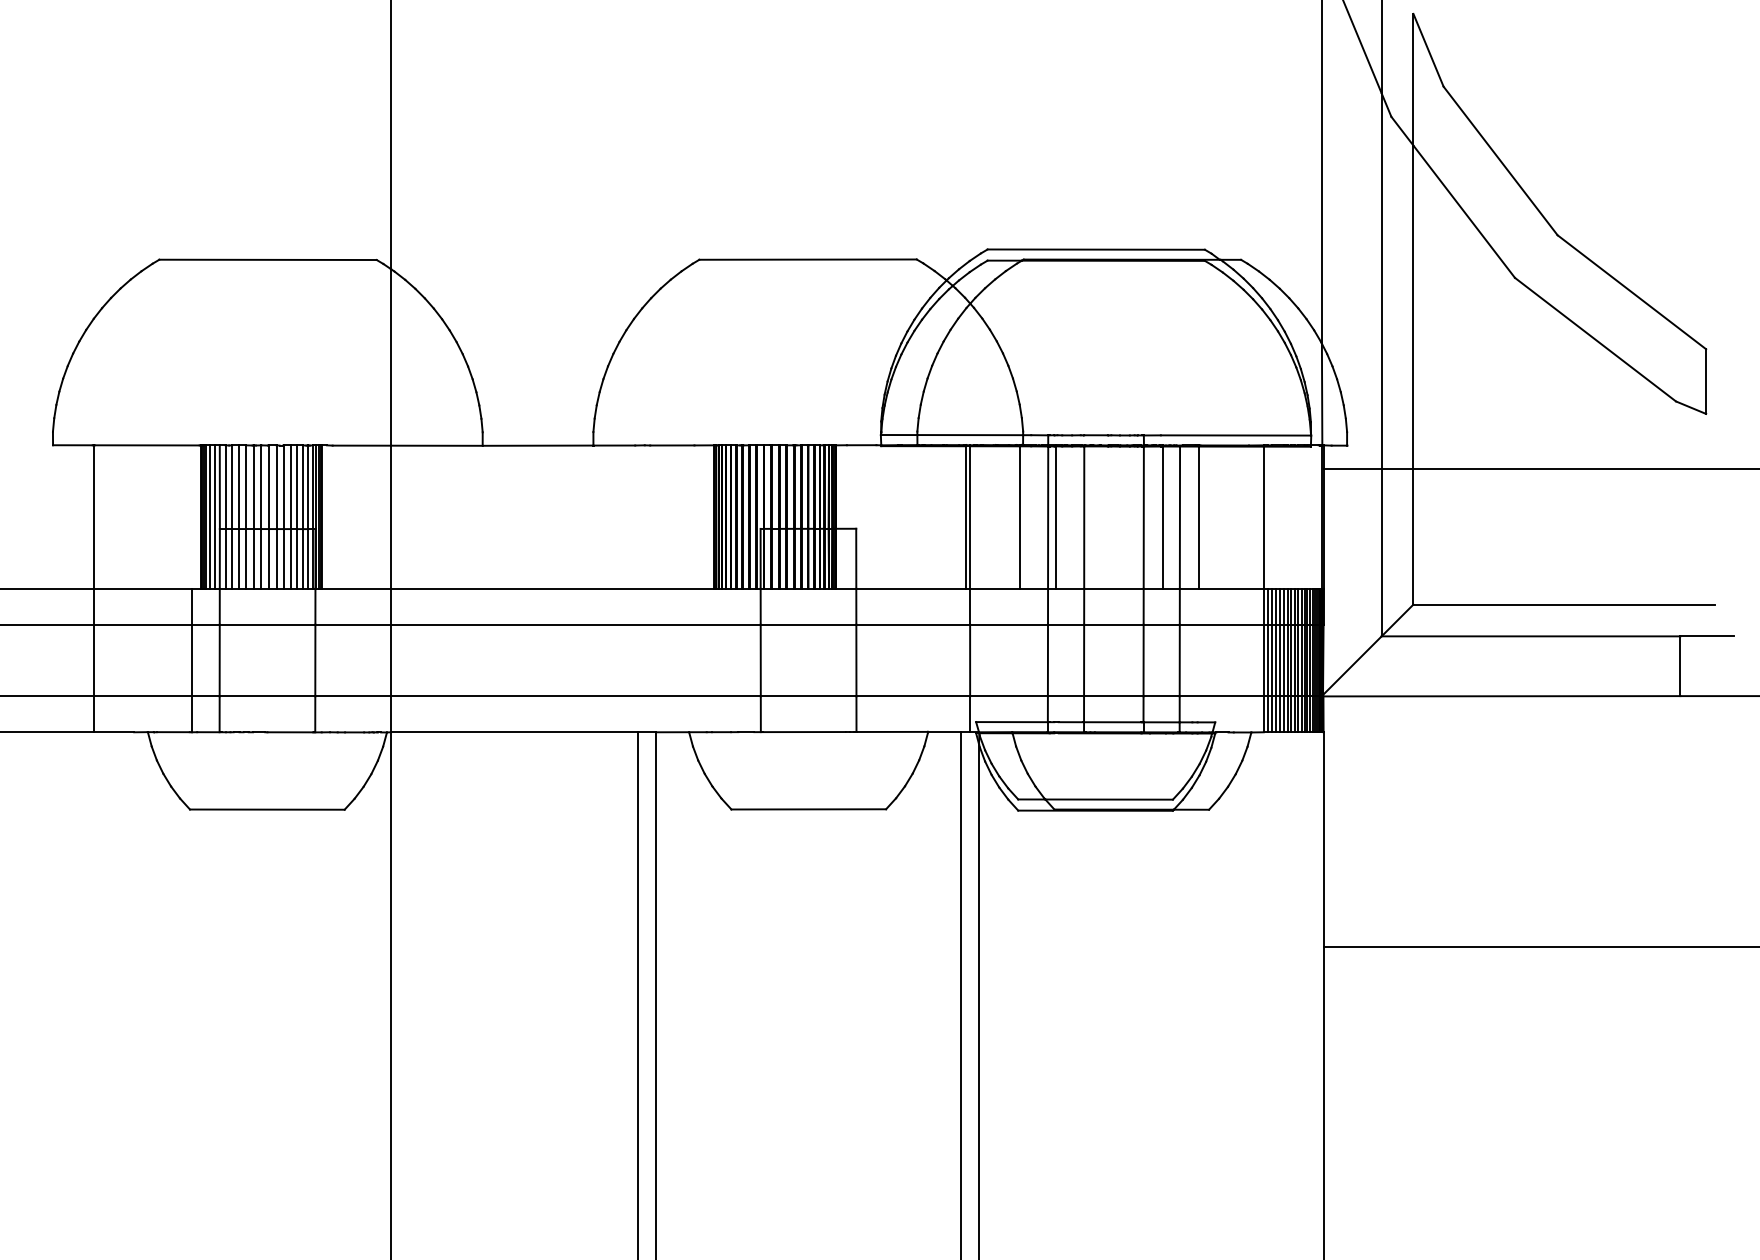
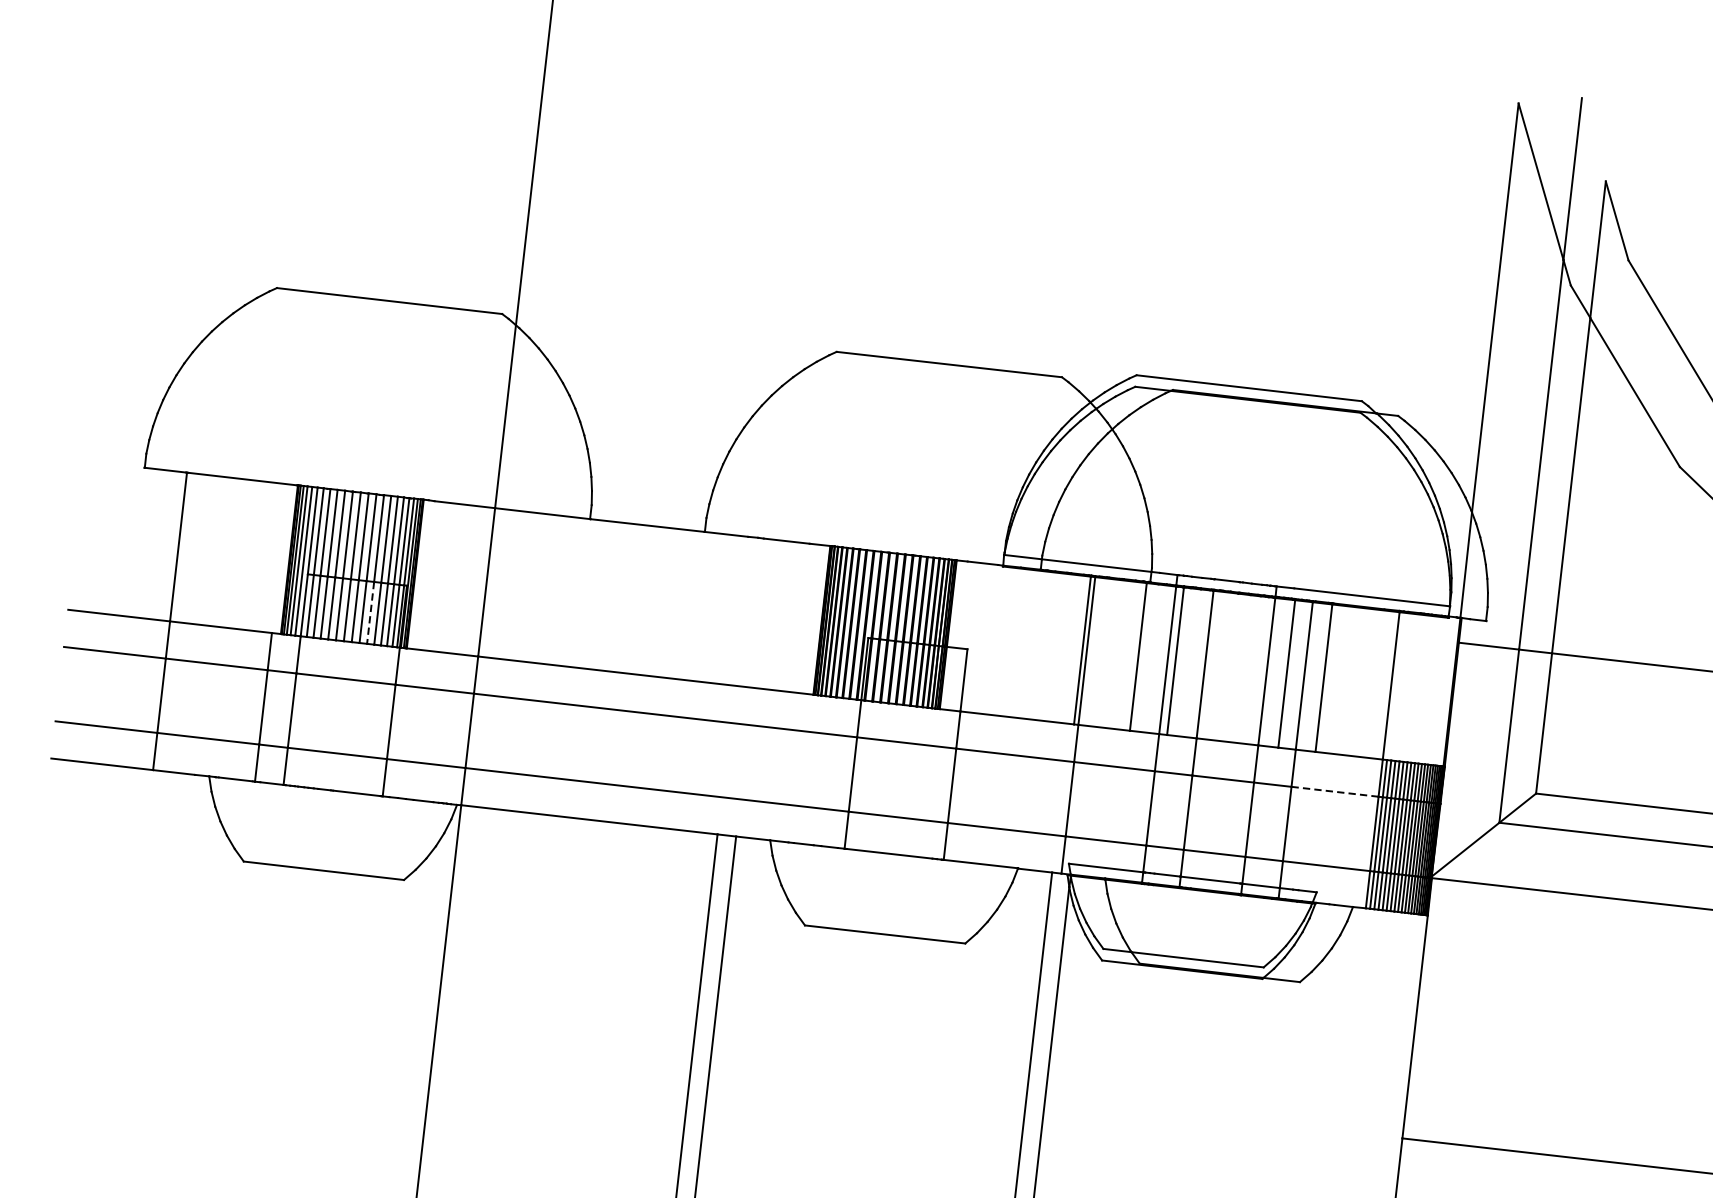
line: (283, 558) -> (370, 612), solid -> dashed
line: (1221, 624) -> (1334, 791), solid -> dashed

